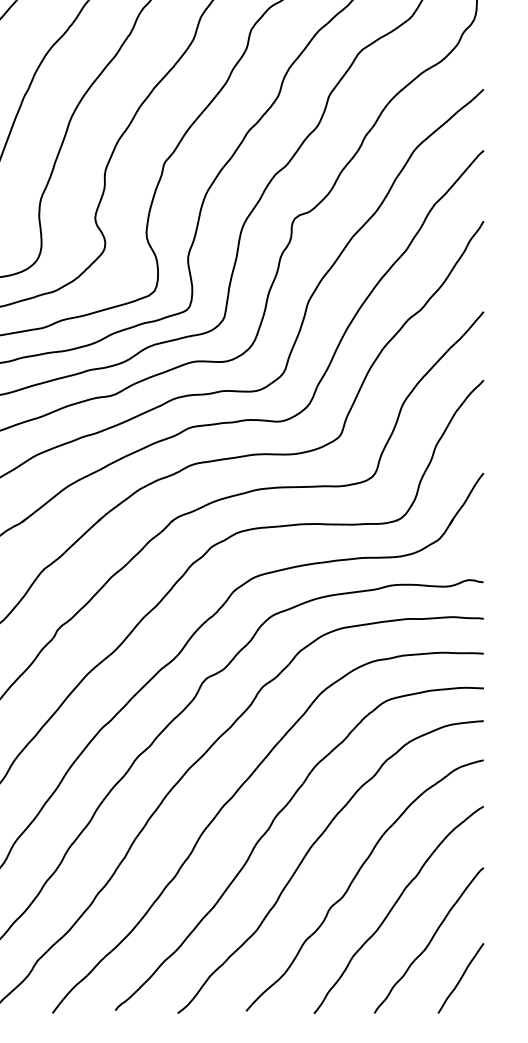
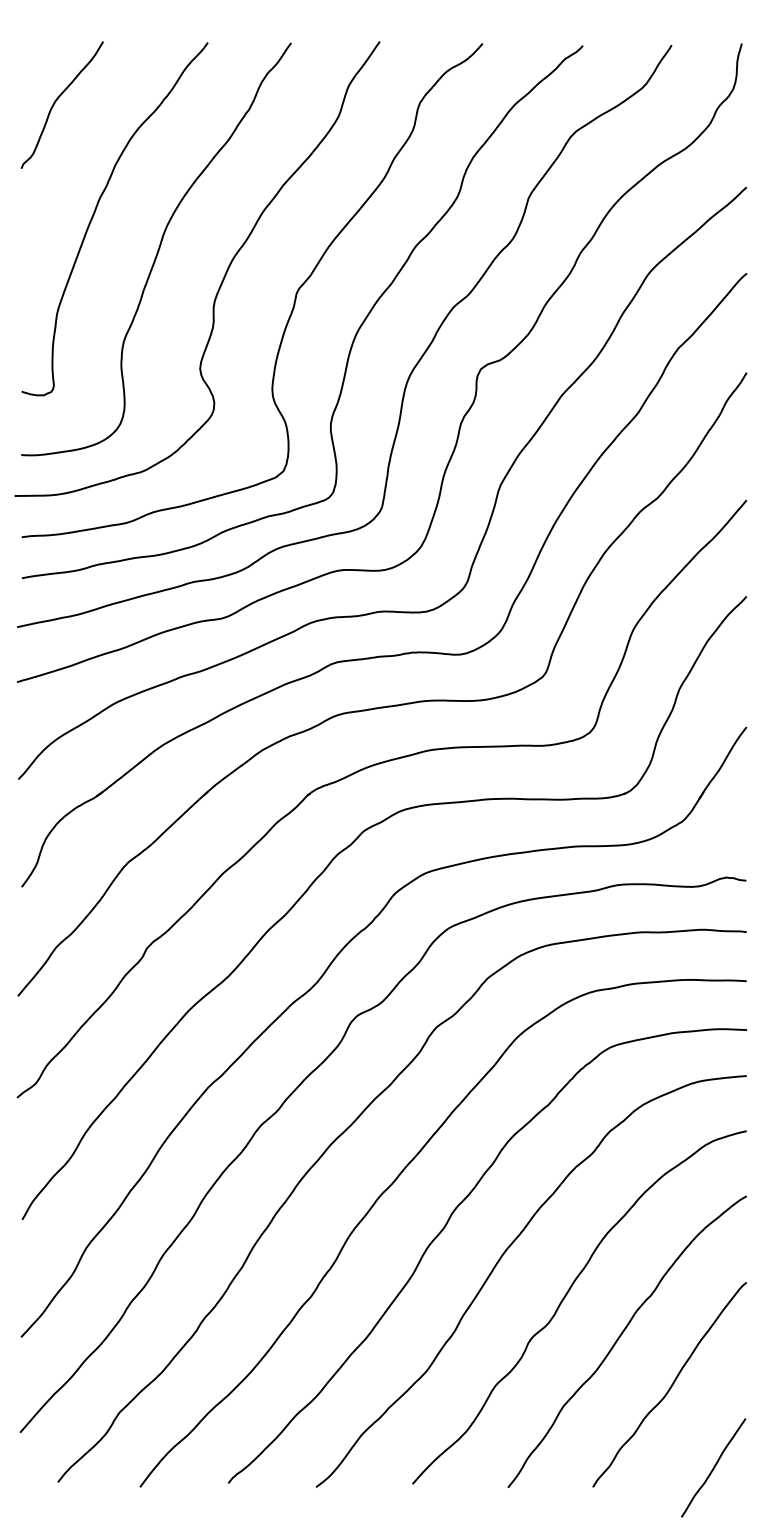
curve: (460, 978) -> (713, 1467), moved

